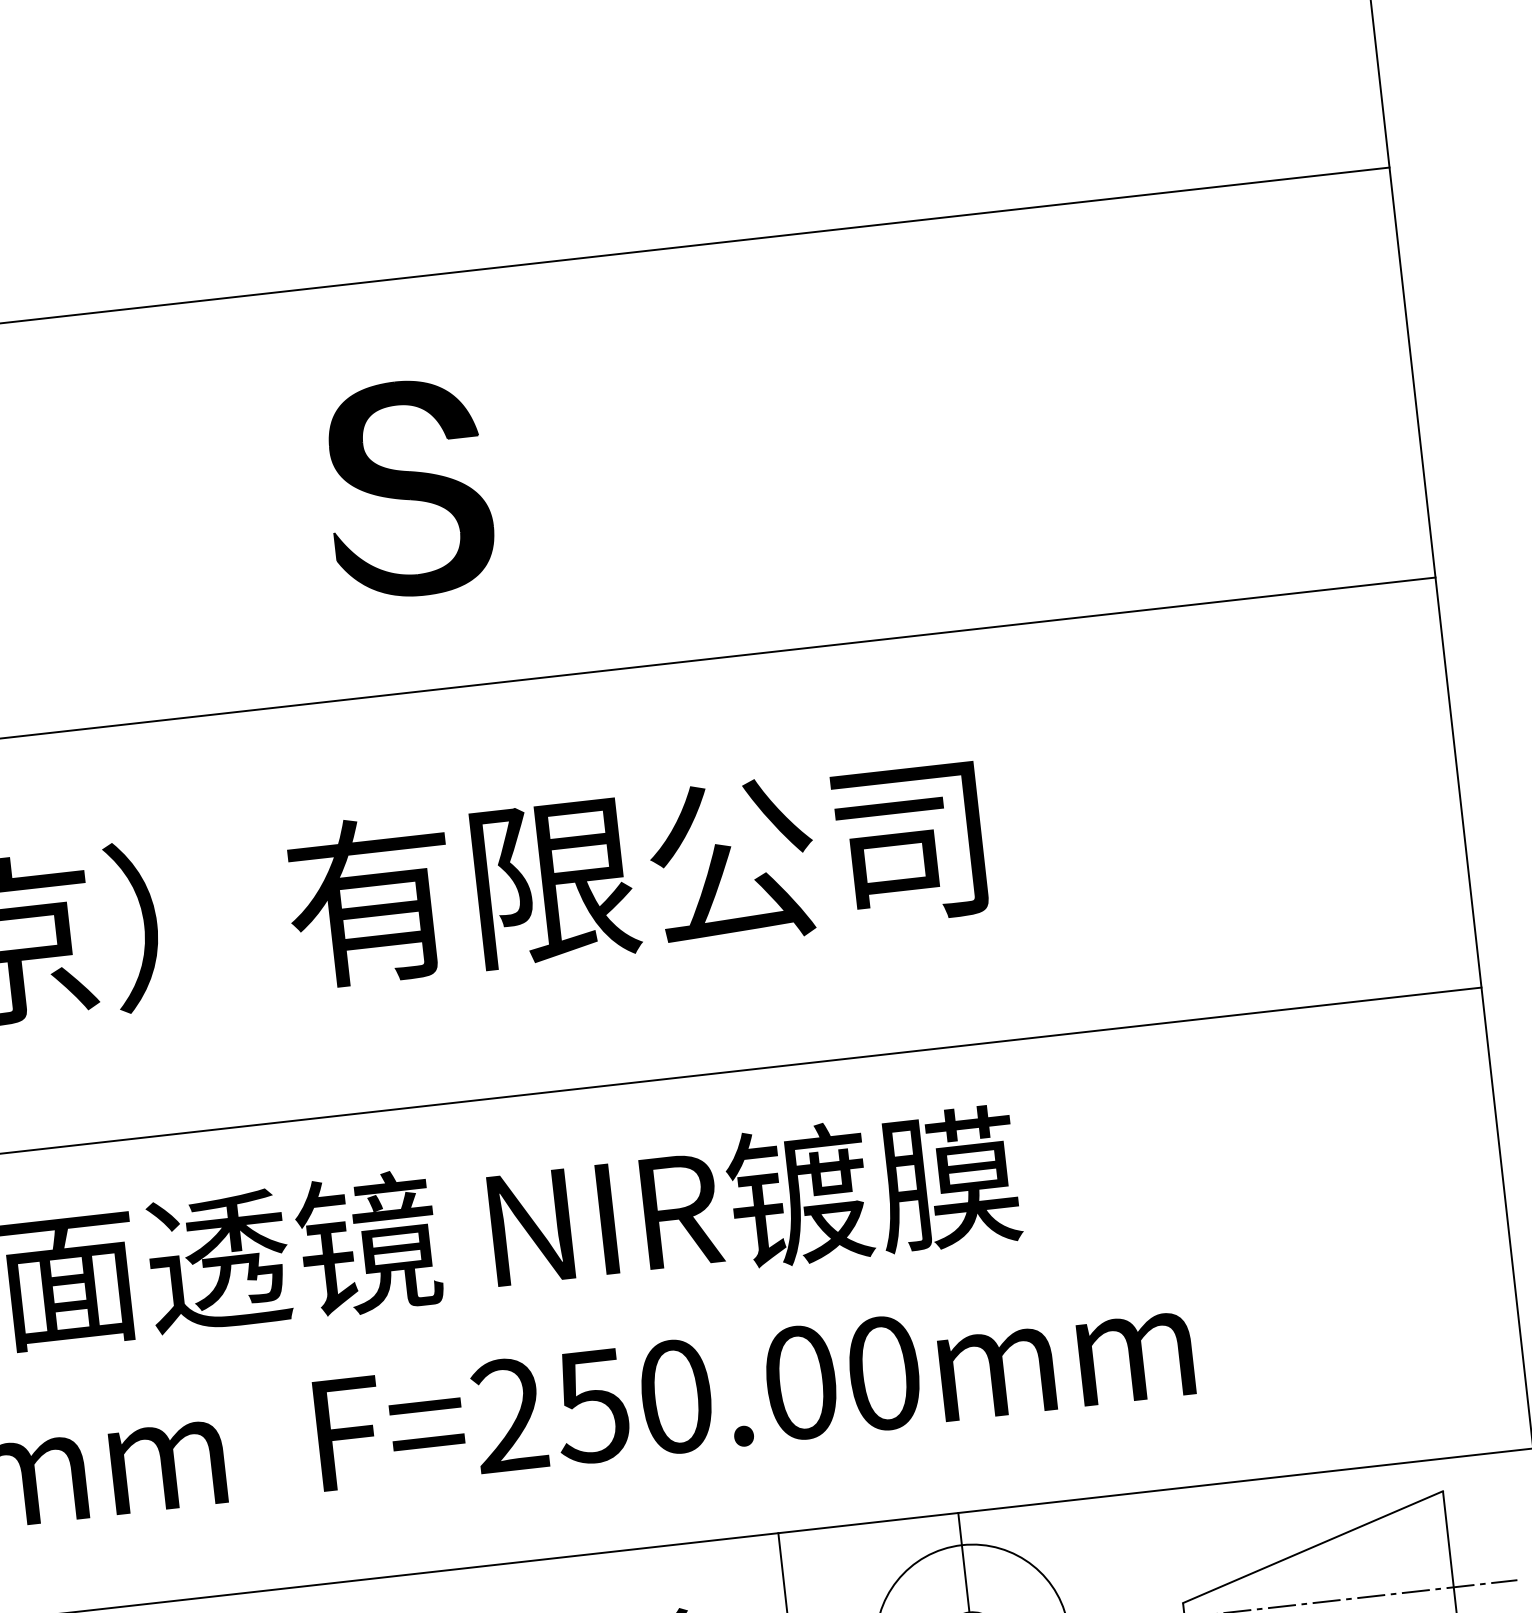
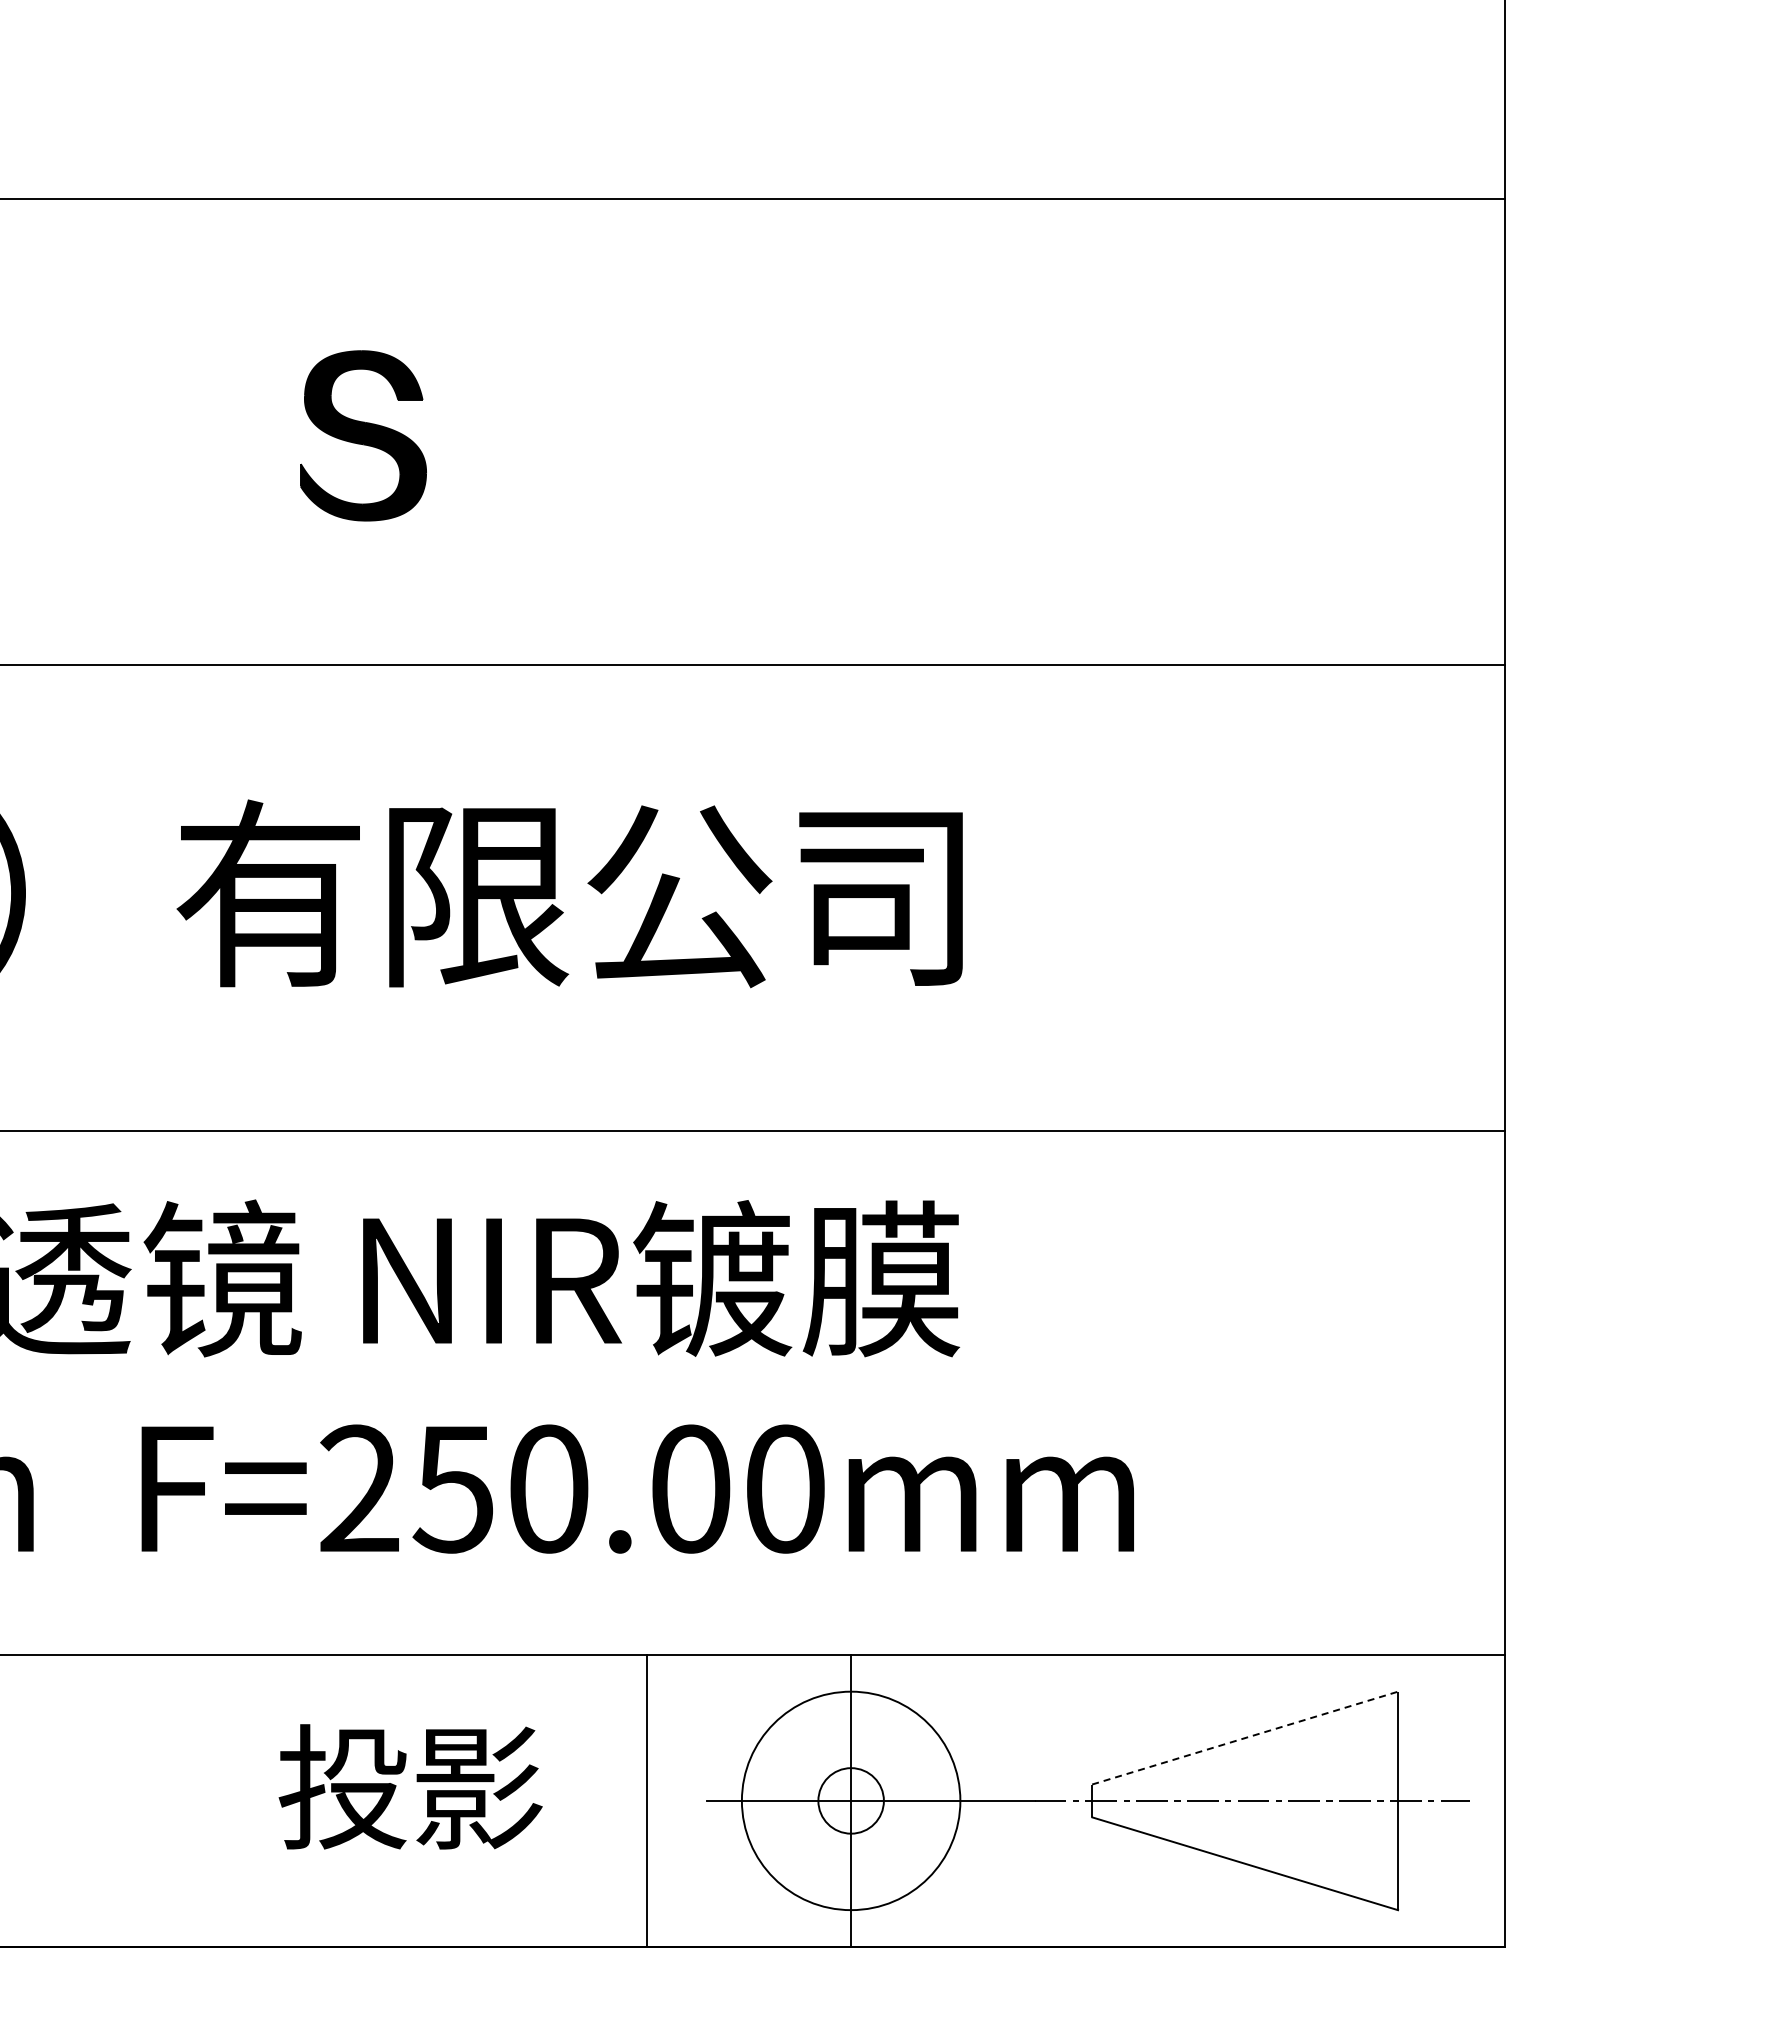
part: (409, 488) -> (363, 435), size x0.7
line: (1313, 1547) -> (1245, 1738), solid -> dashed

